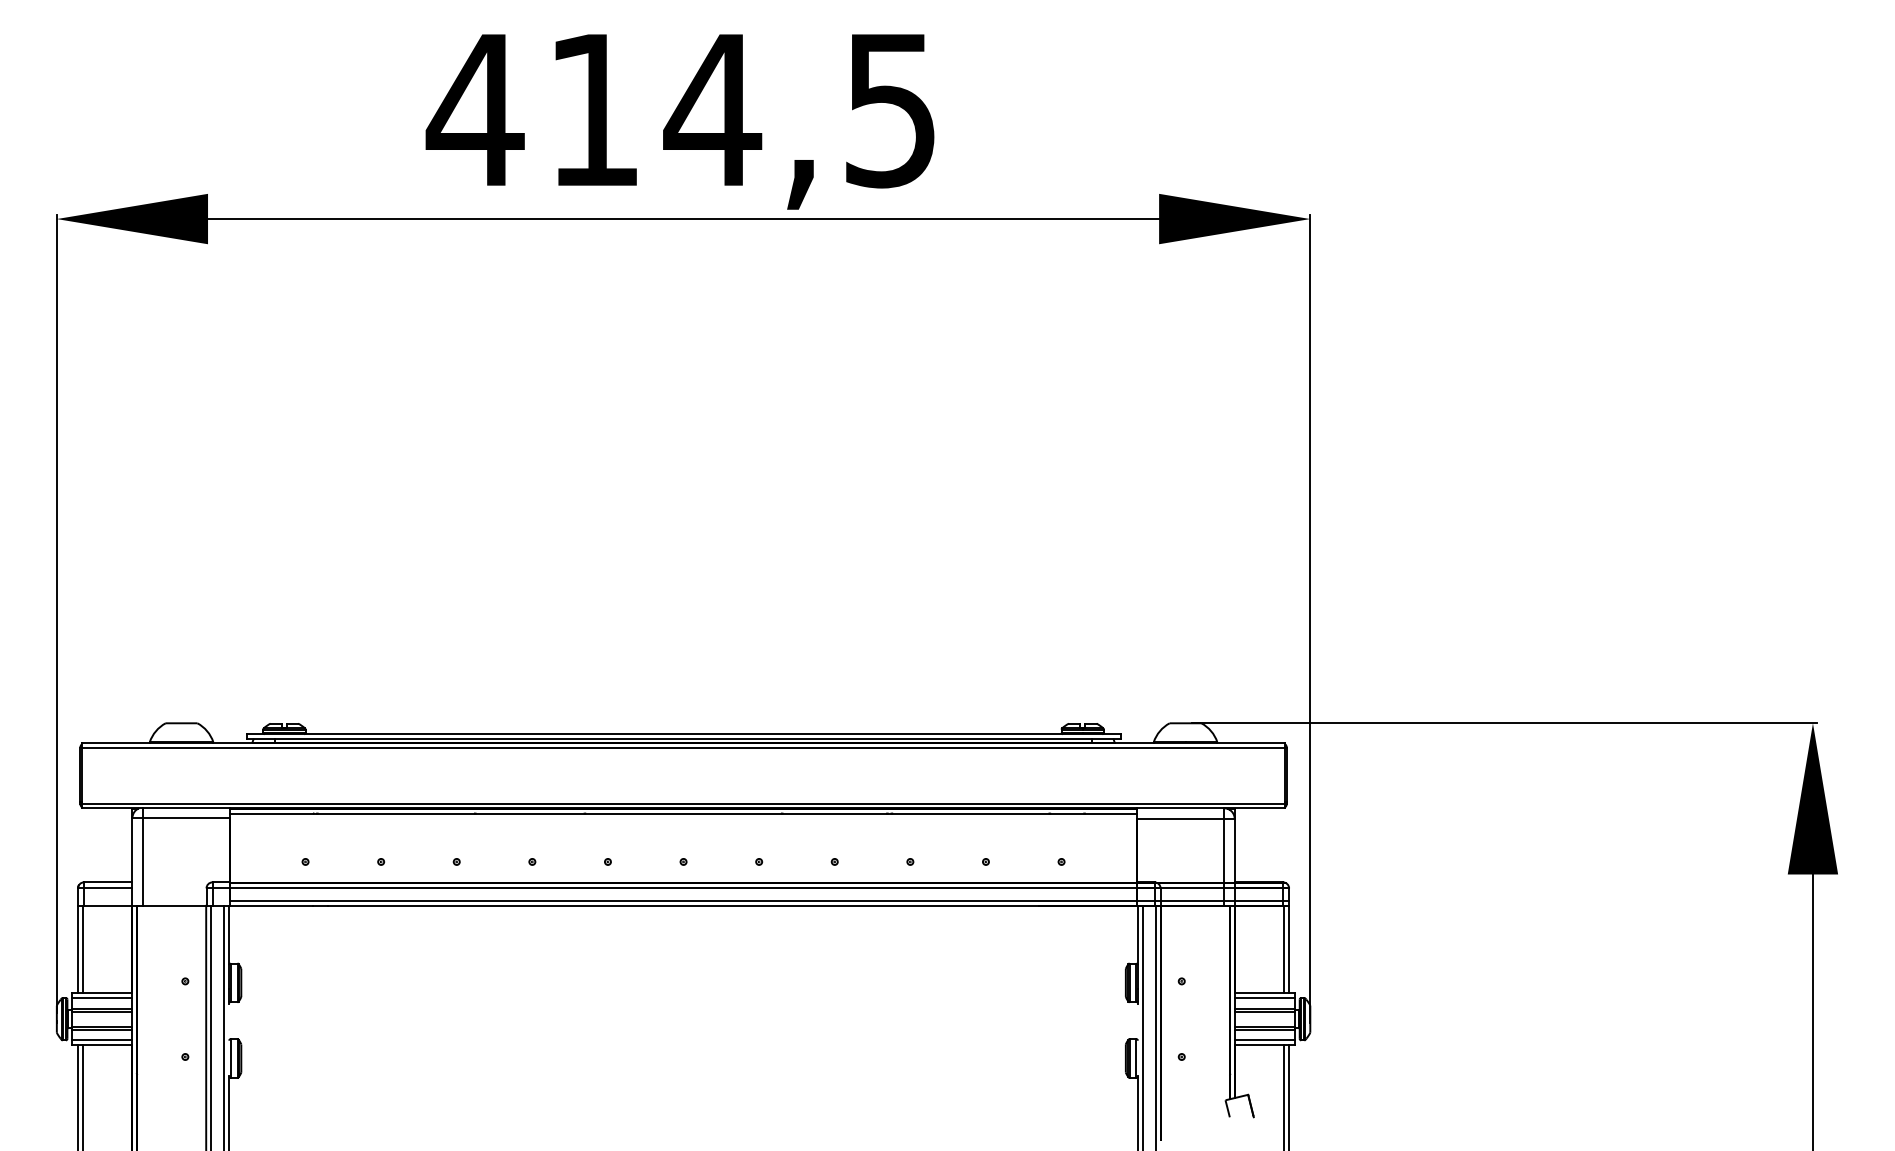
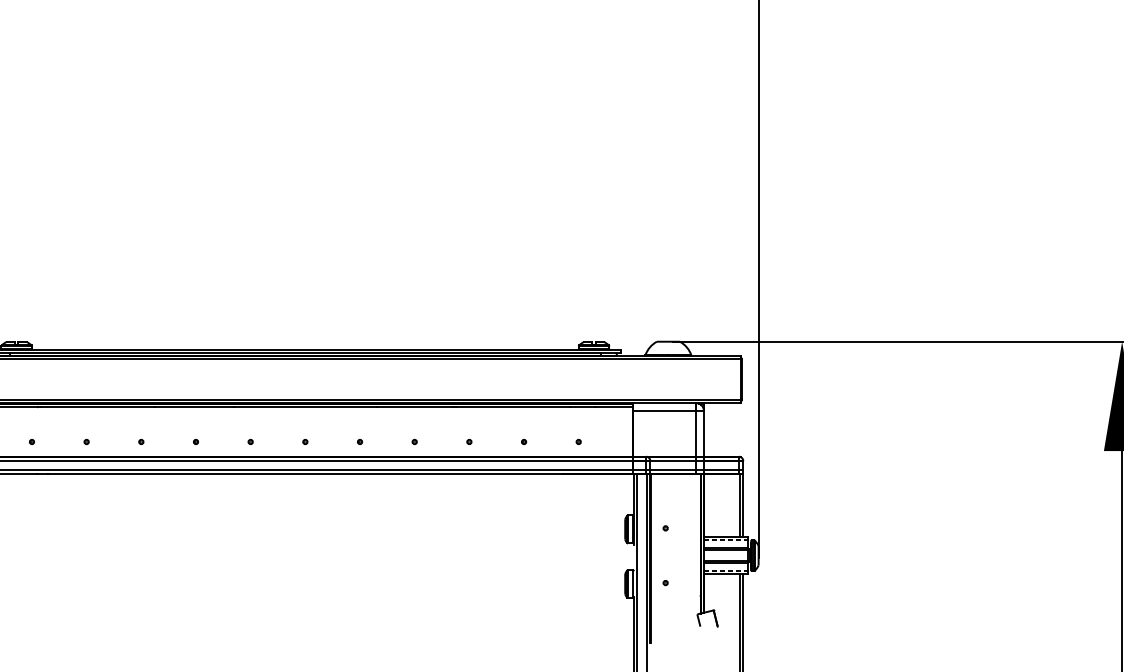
line: (1265, 998) -> (726, 540), solid -> dashed
line: (1265, 1040) -> (726, 571), solid -> dashed

